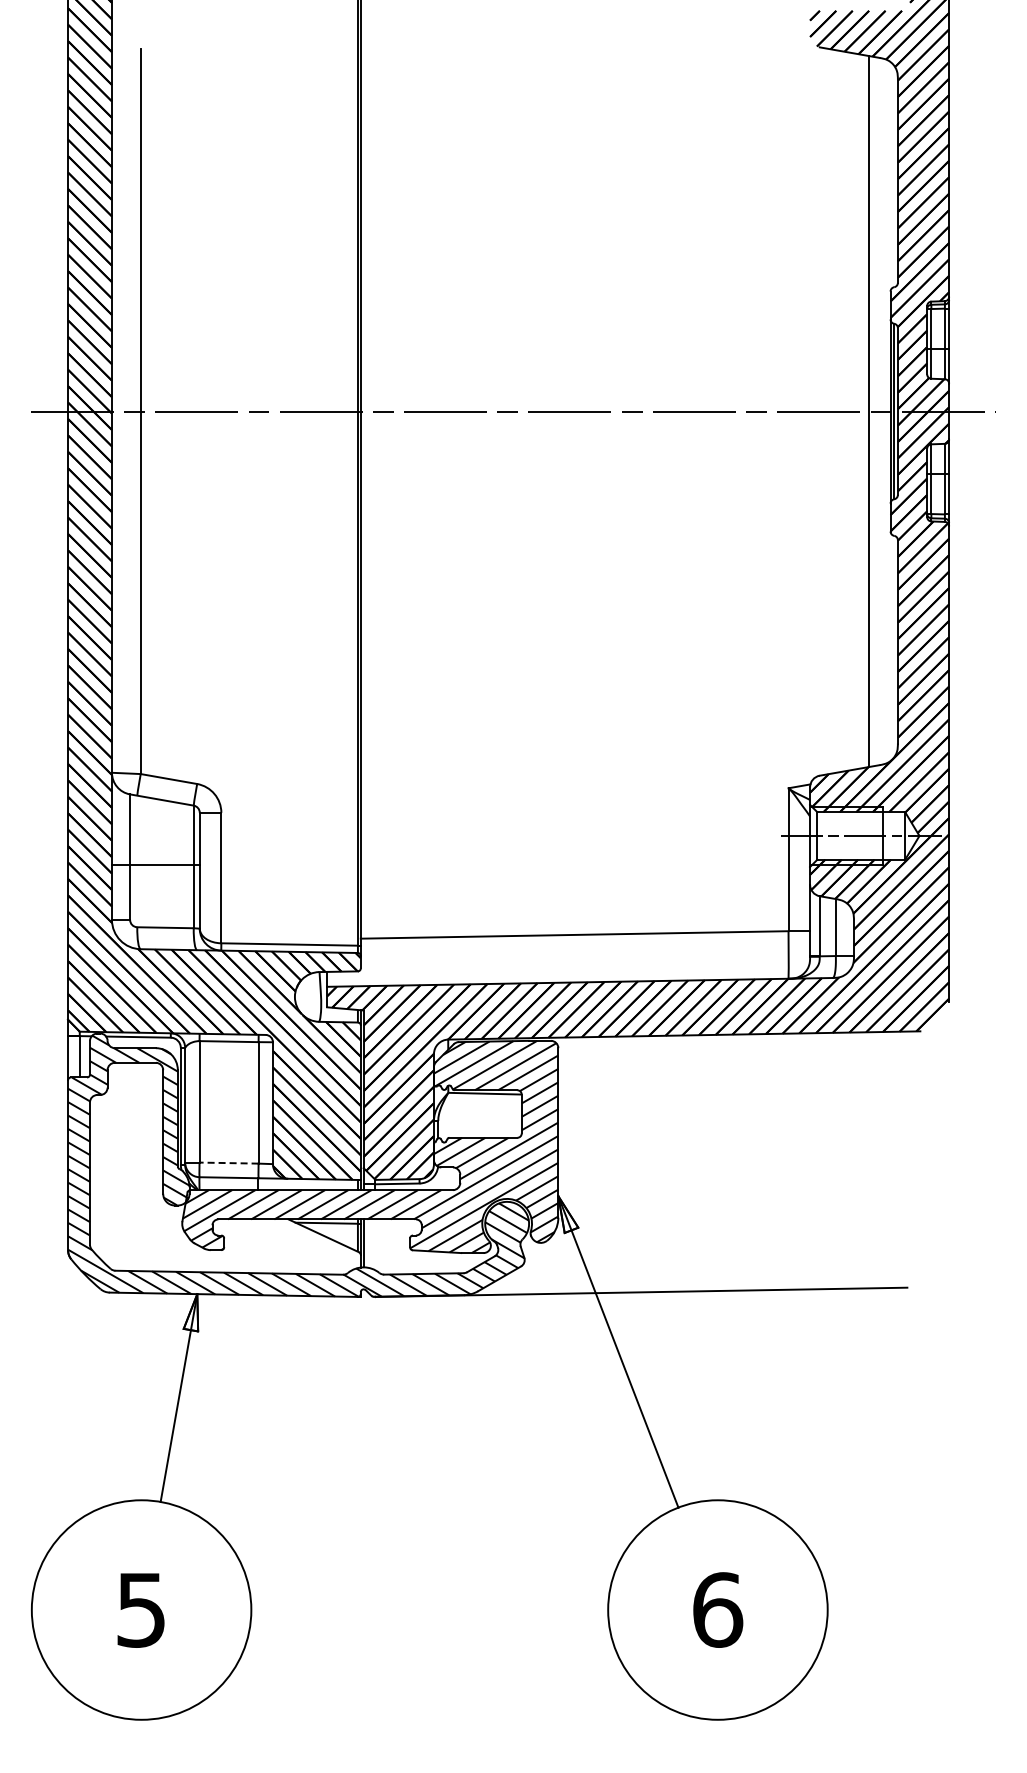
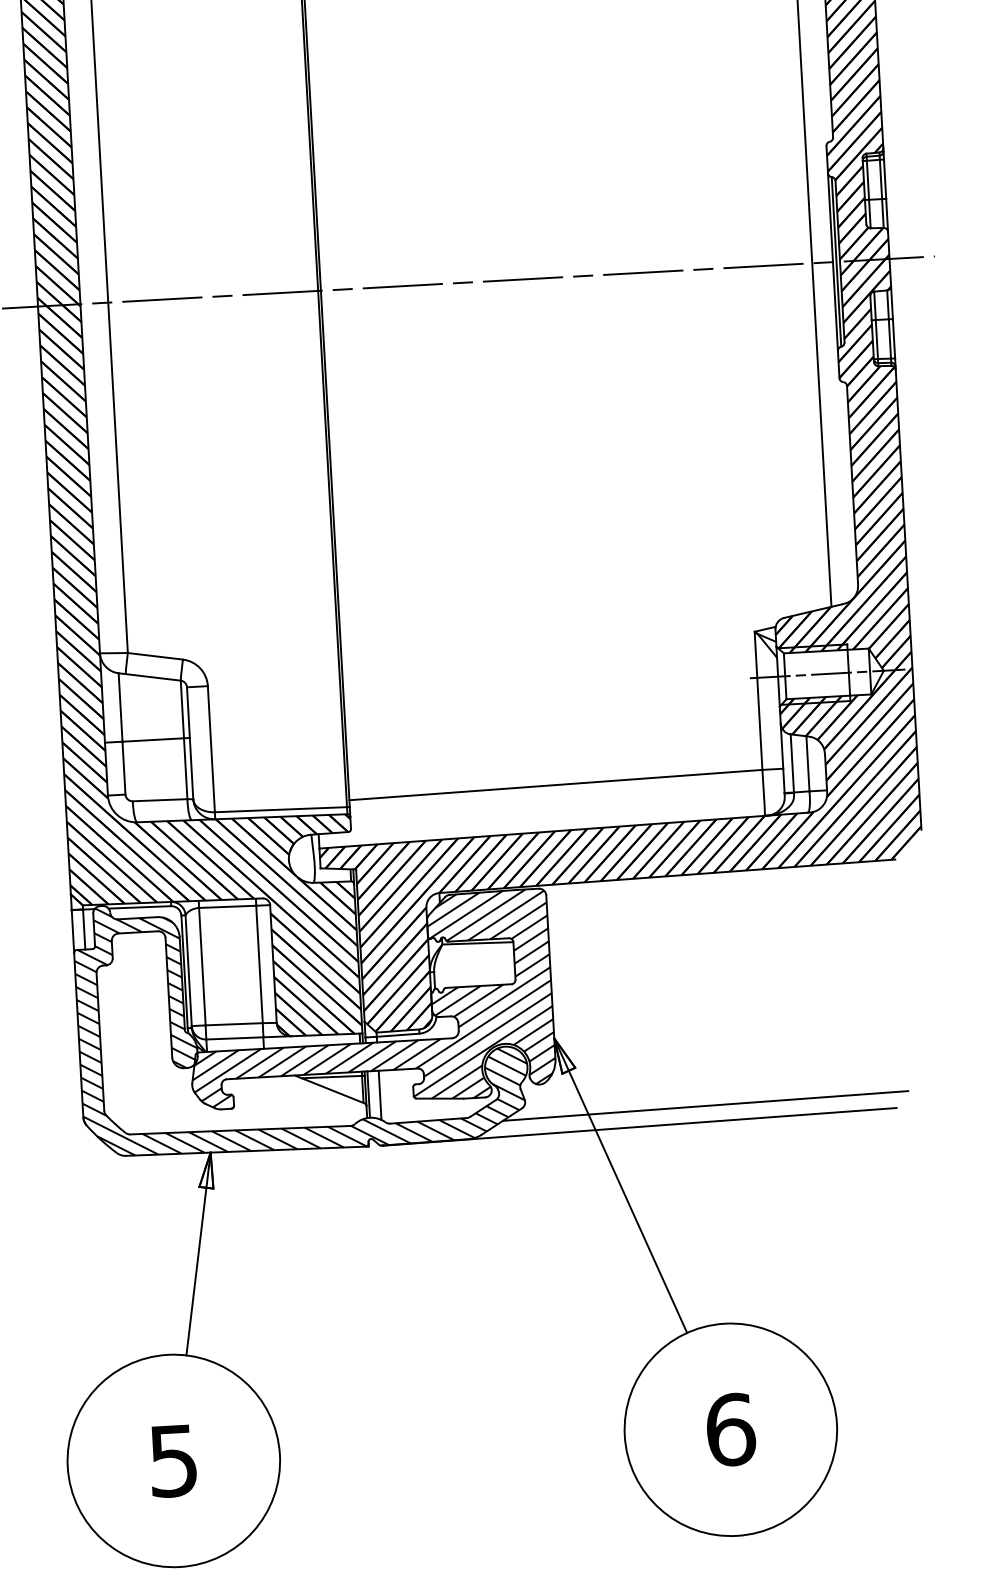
line: (229, 1163) -> (234, 1024), dashed -> solid
line: (375, 1244) -> (380, 1095), added
line: (710, 1274) -> (705, 1105), added

